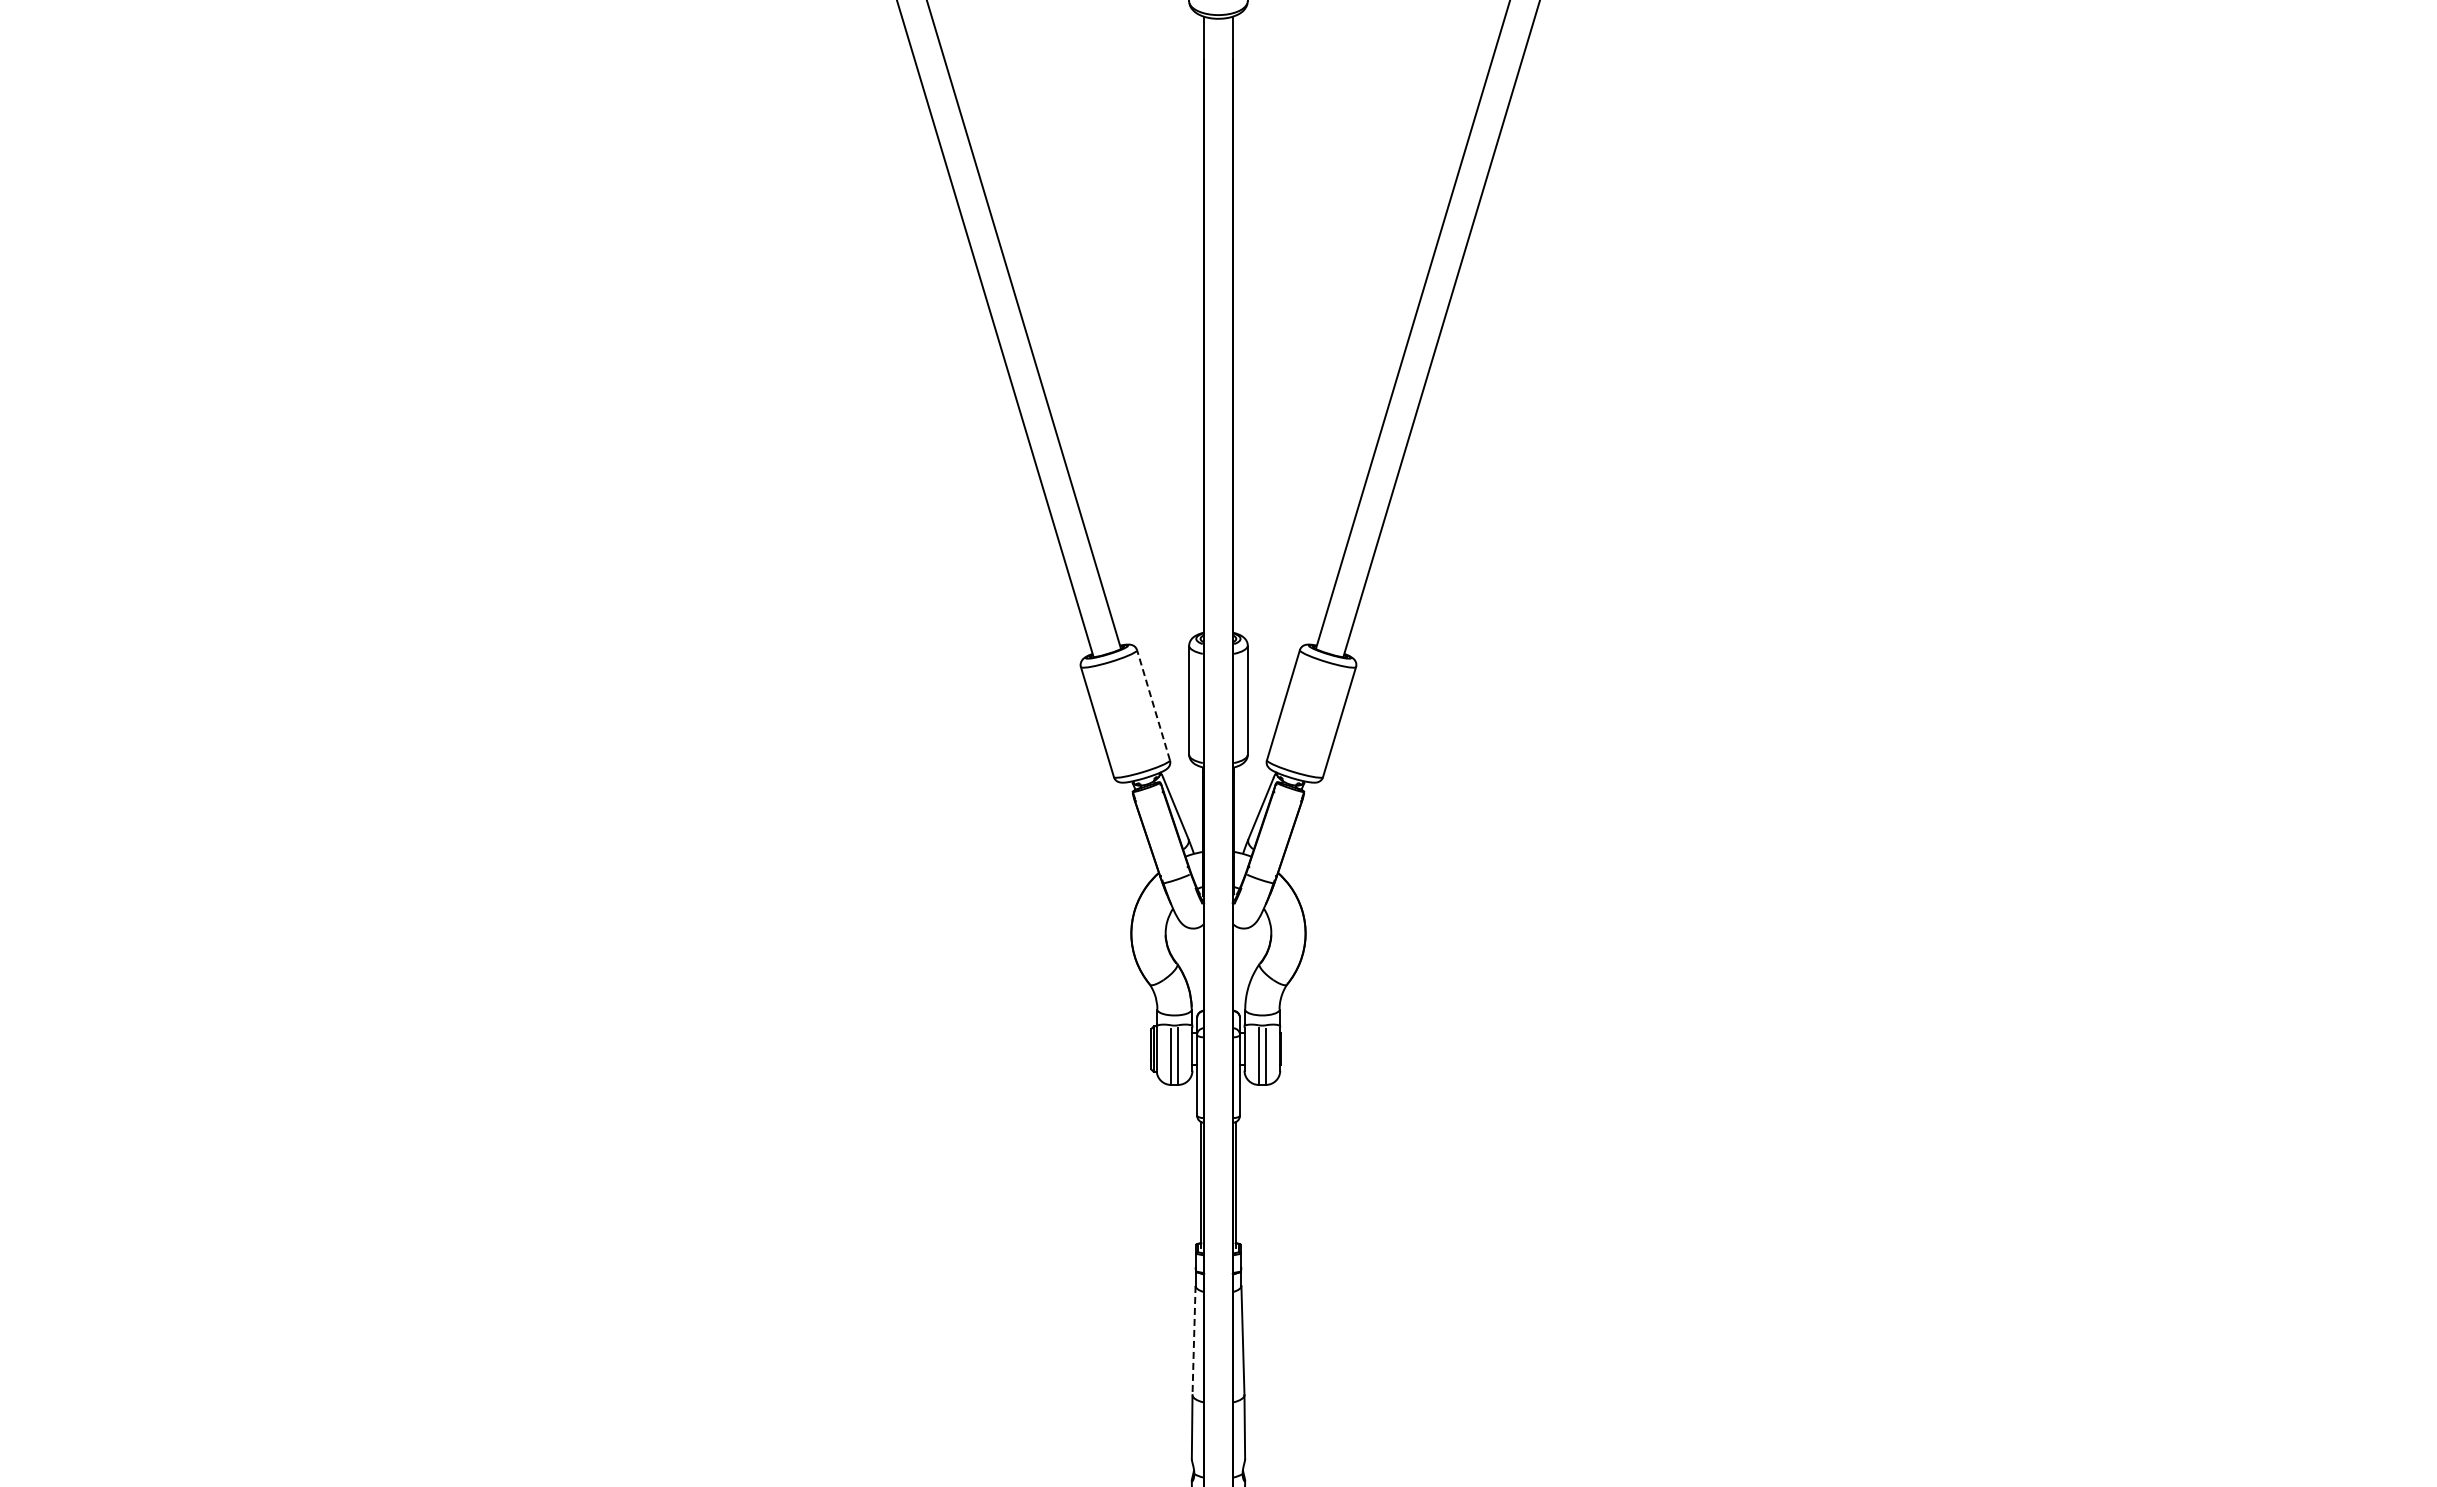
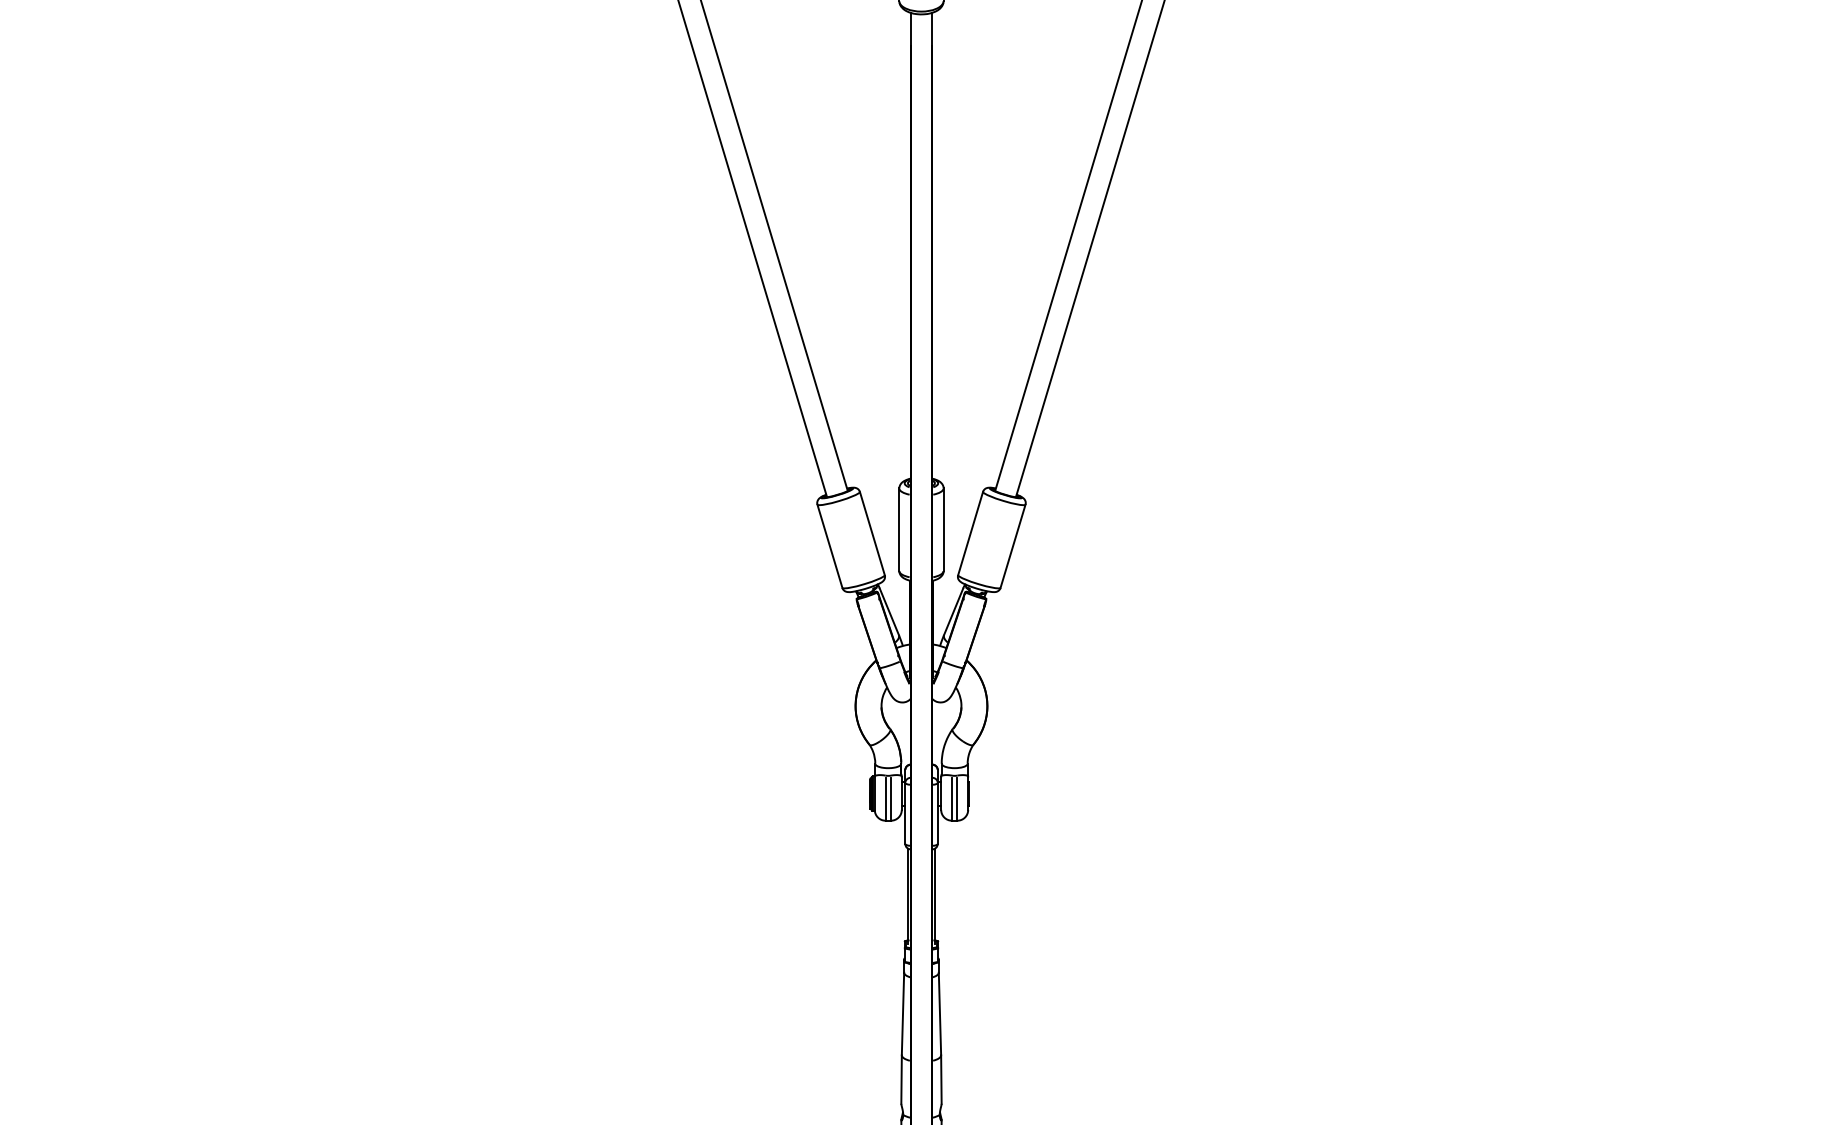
line: (1153, 704) -> (872, 533), dashed -> solid
line: (1194, 1340) -> (903, 1014), dashed -> solid

